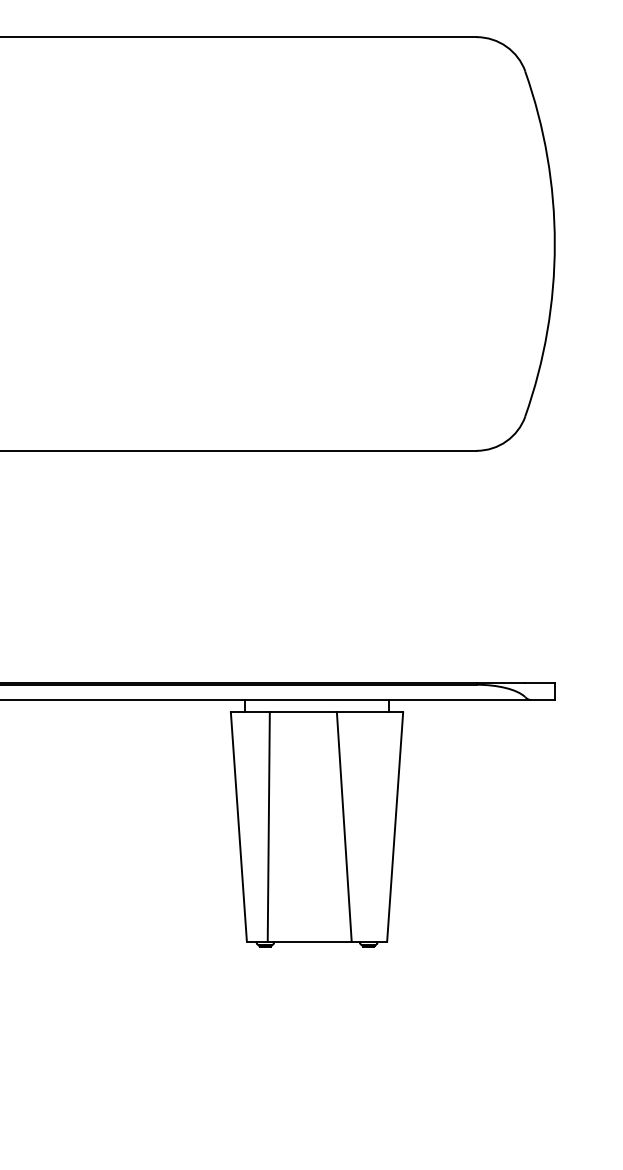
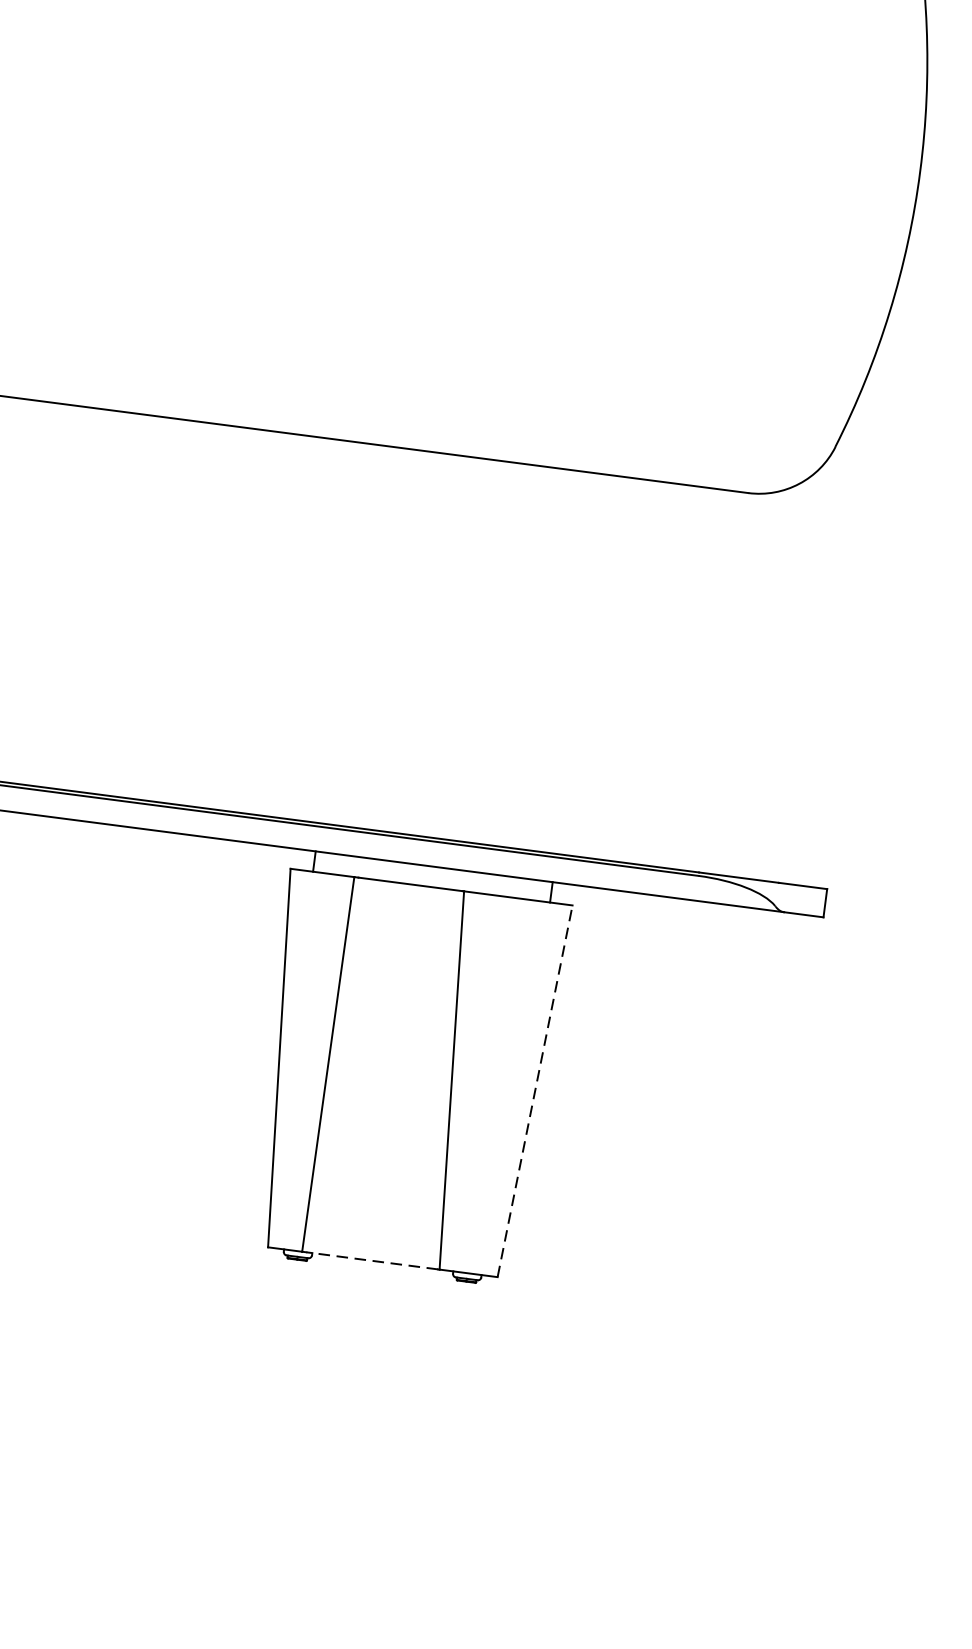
line: (395, 826) -> (535, 1090), solid -> dashed
line: (310, 941) -> (372, 1260), solid -> dashed

